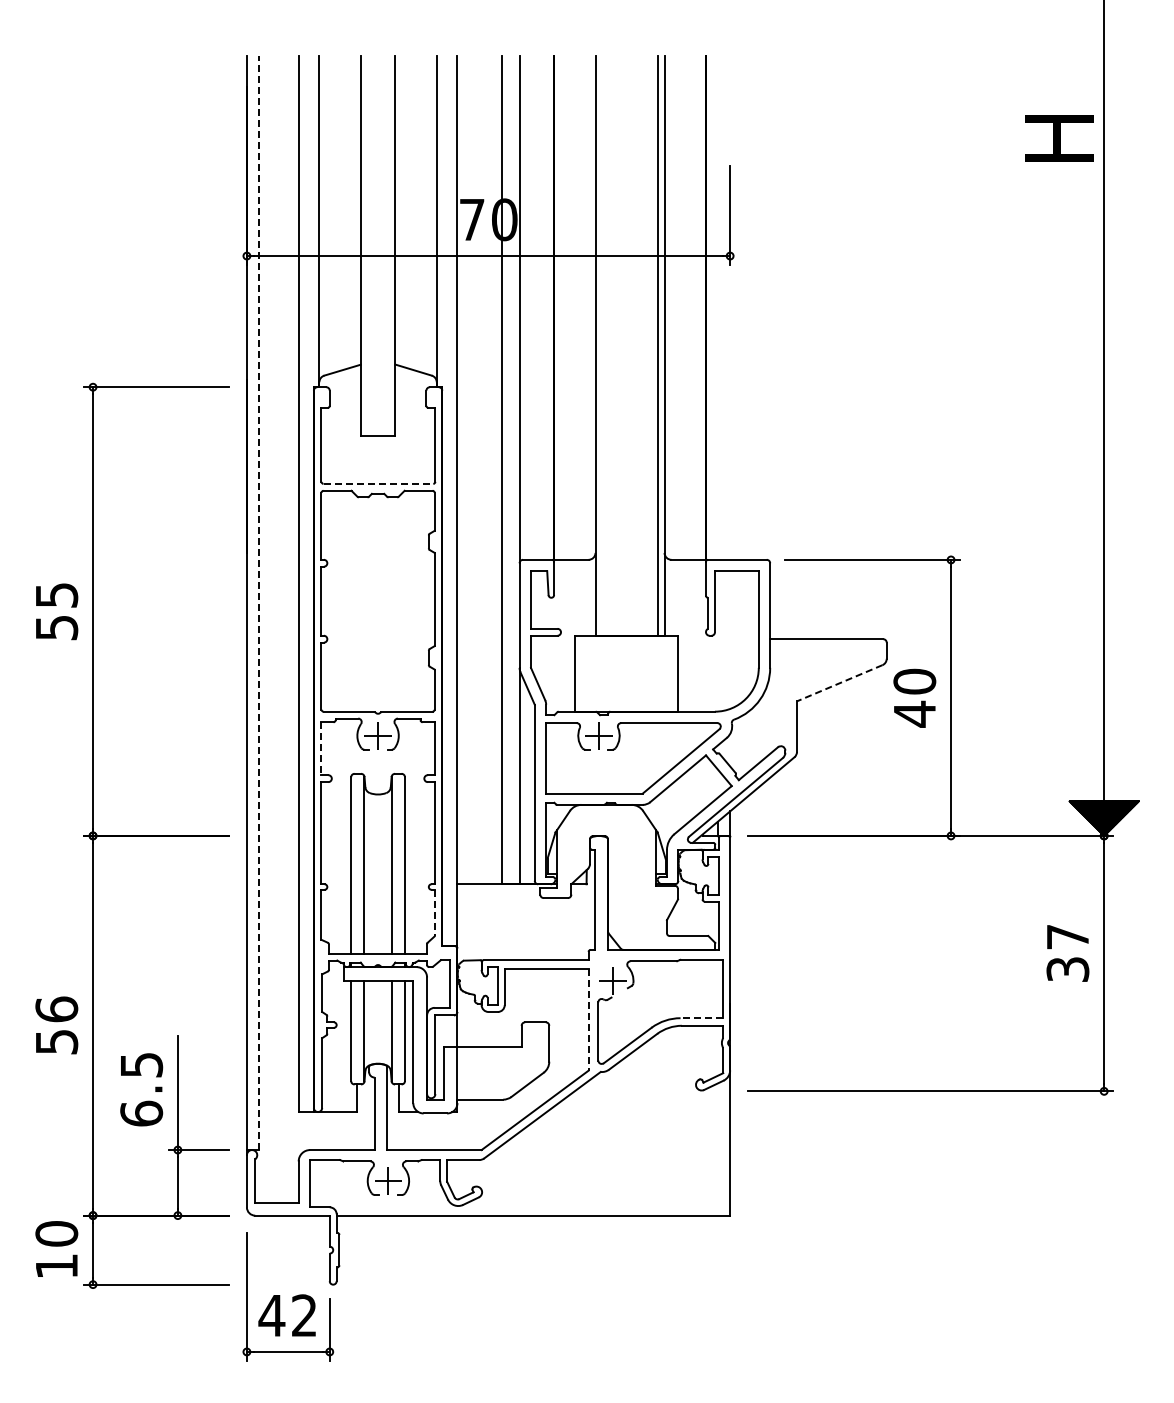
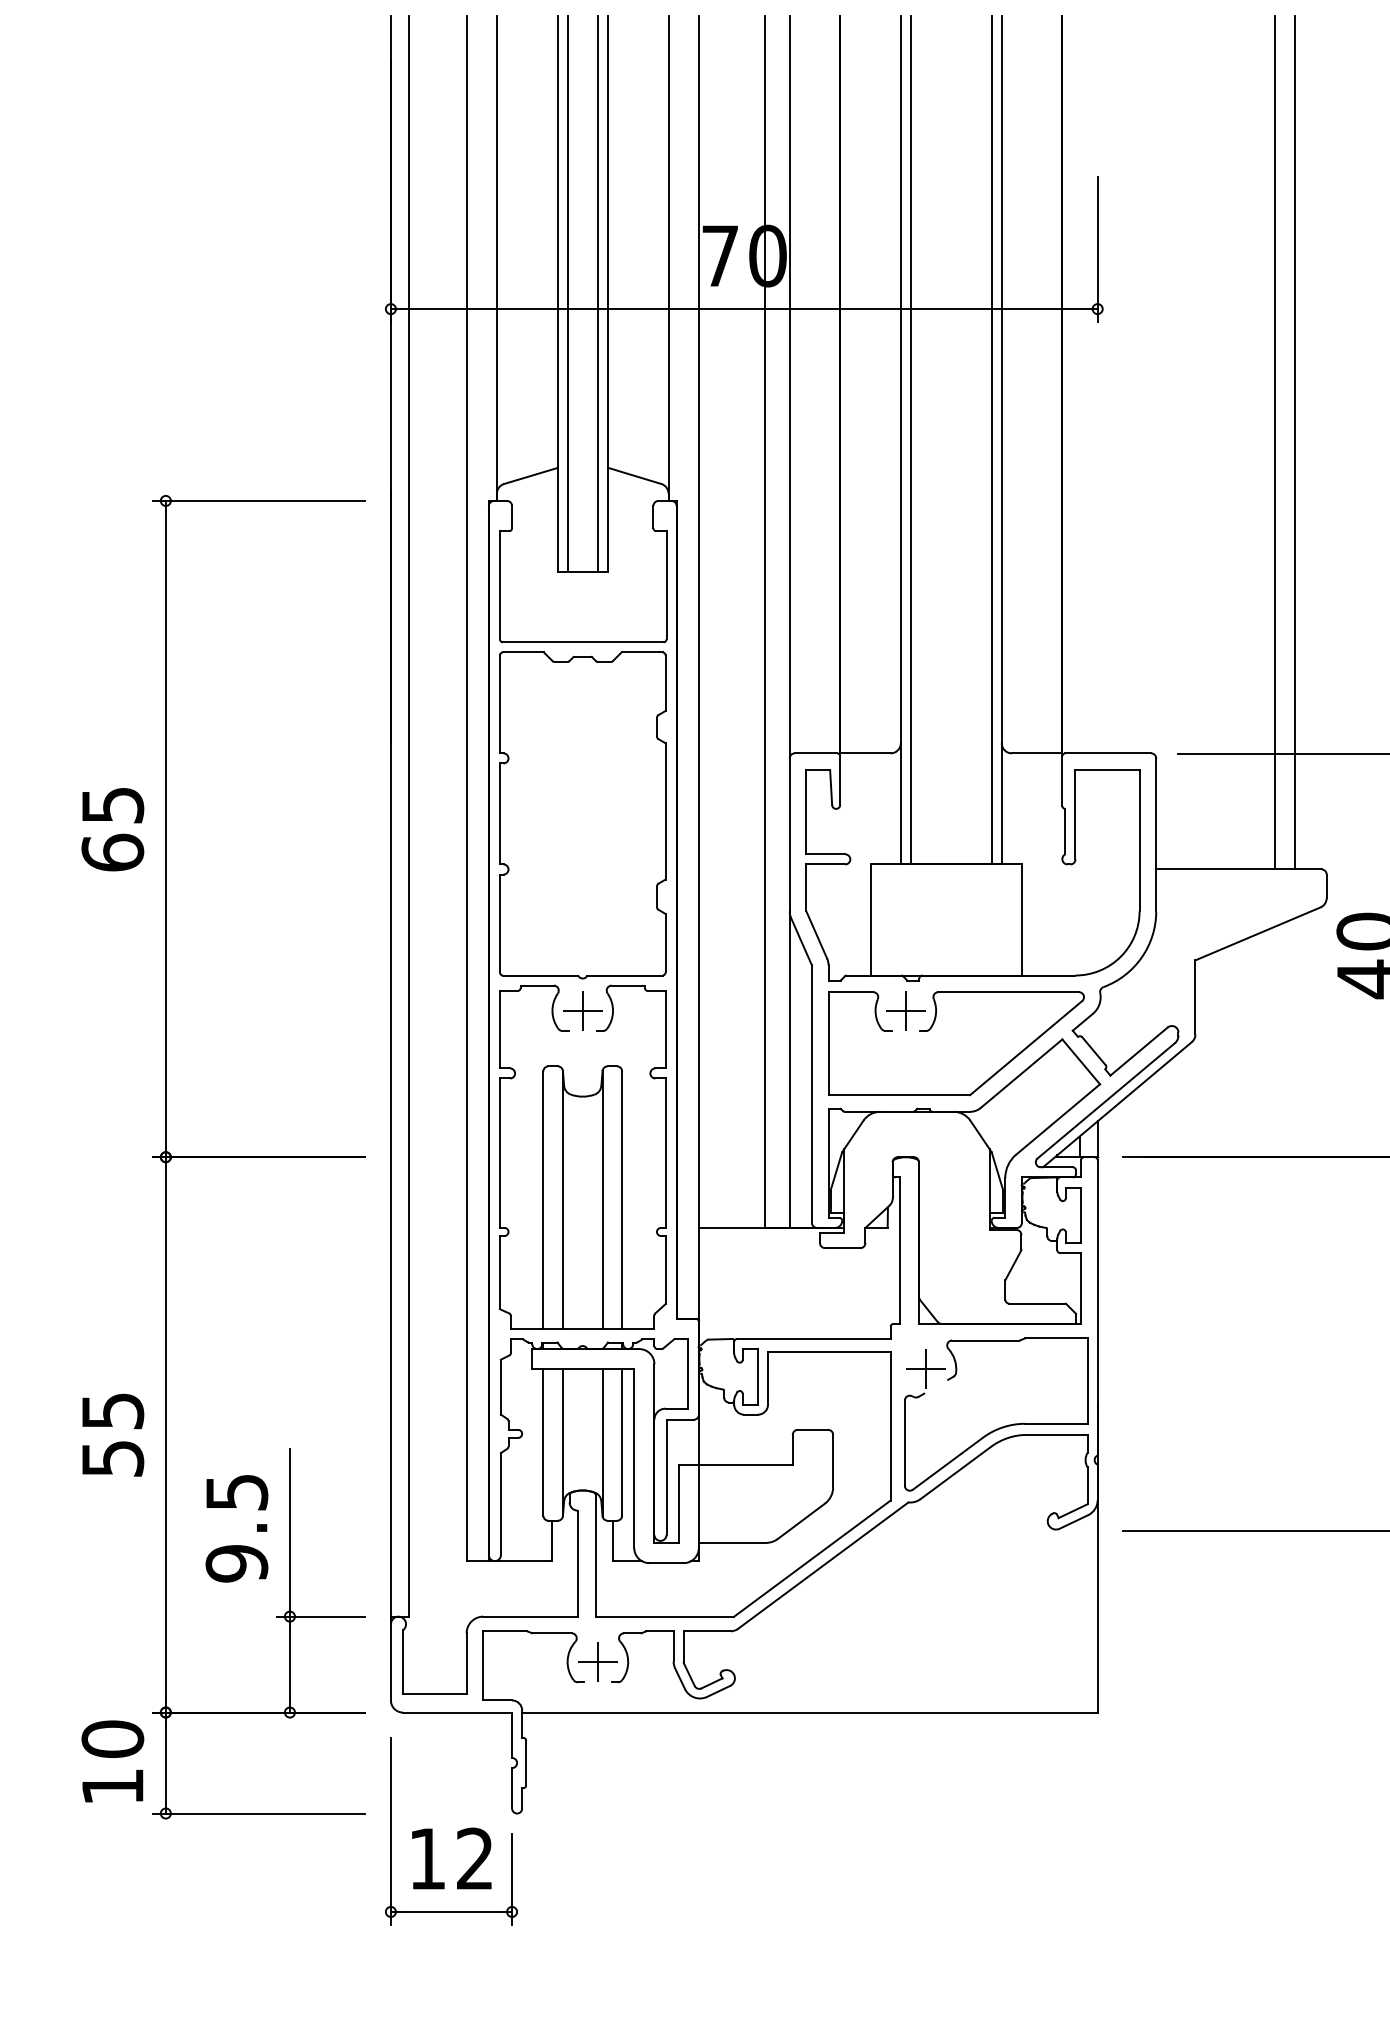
line: (367, 245) -> (567, 293), added
line: (388, 245) -> (597, 293), added
line: (602, 345) -> (910, 439), added
line: (851, 347) -> (1275, 442), added
line: (864, 347) -> (1294, 442), added
line: (378, 483) -> (583, 641), dashed -> solid
line: (259, 602) -> (409, 815), dashed -> solid
text: (56, 627) -> (112, 852), 55 -> 65
line: (839, 683) -> (1257, 934), dashed -> solid
line: (321, 749) -> (499, 1030), dashed -> solid
line: (434, 913) -> (665, 1270), dashed -> solid
text: (56, 1009) -> (112, 1411), 56 -> 55
line: (701, 1018) -> (1055, 1424), dashed -> solid
line: (588, 1019) -> (890, 1425), dashed -> solid
text: (141, 1113) -> (236, 1563), 6.5 -> 9.5
text: (271, 1315) -> (426, 1858), 42 -> 12

